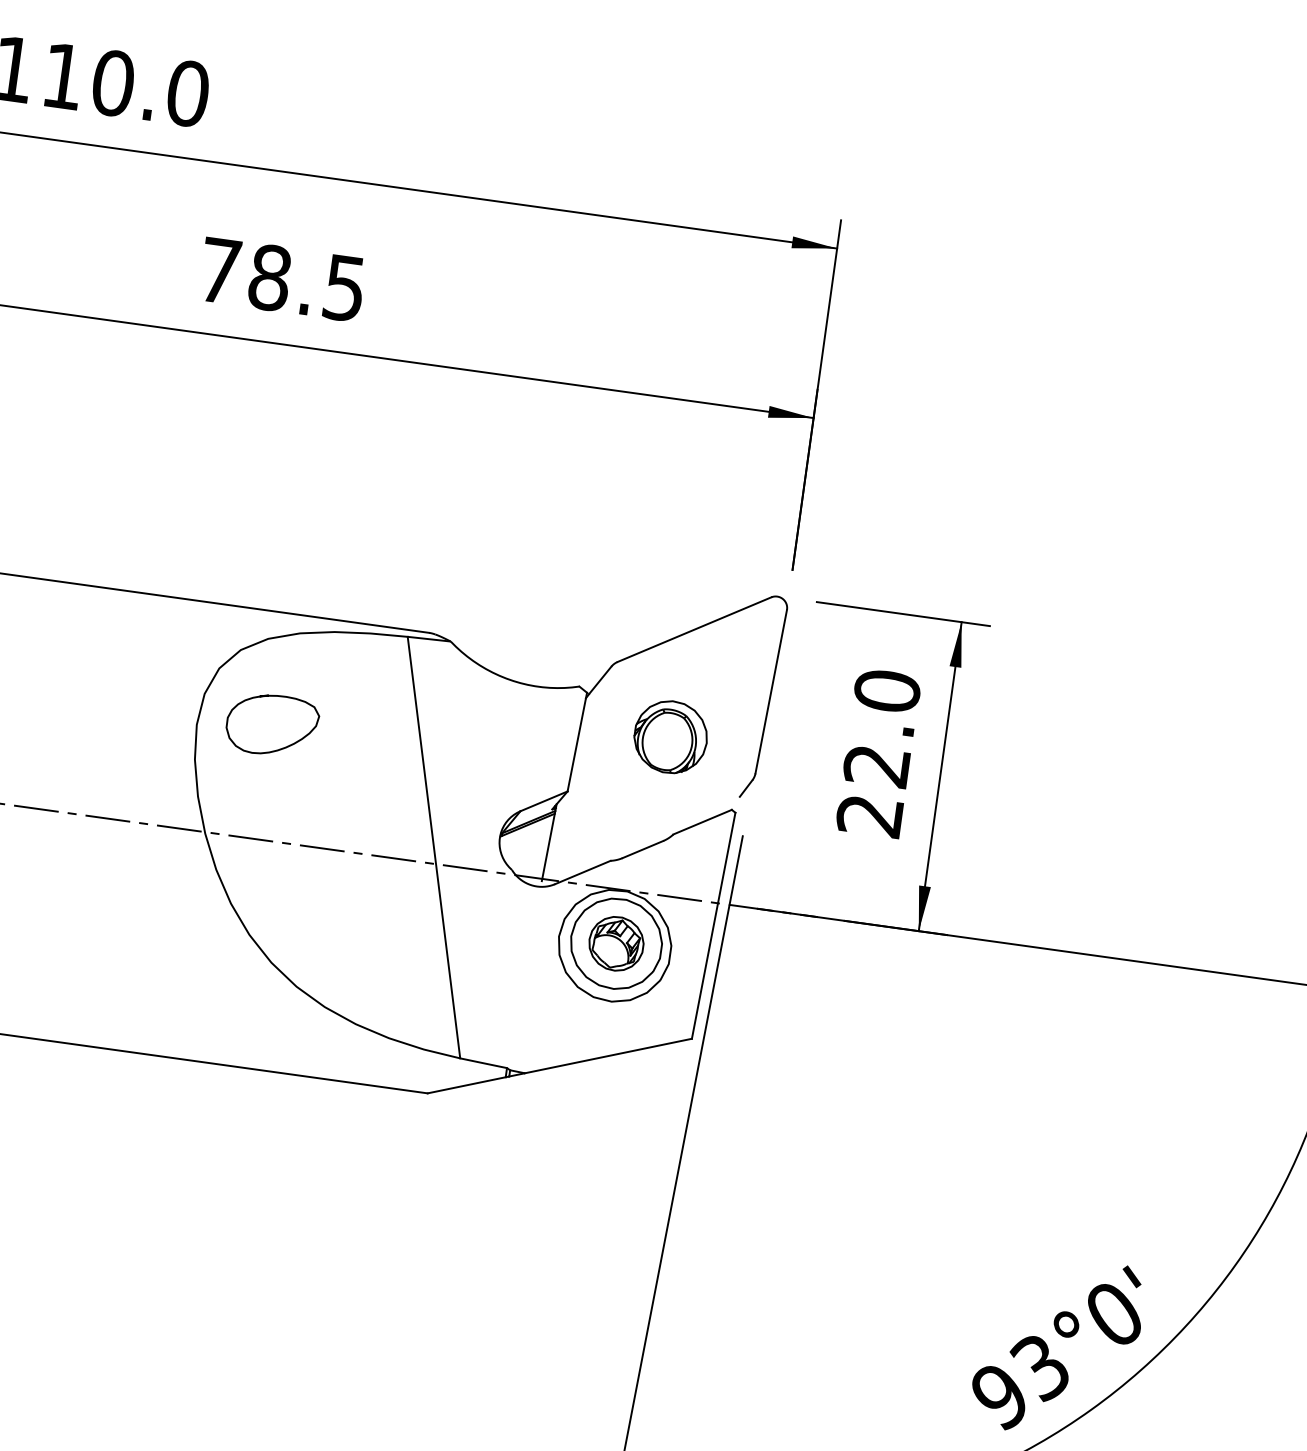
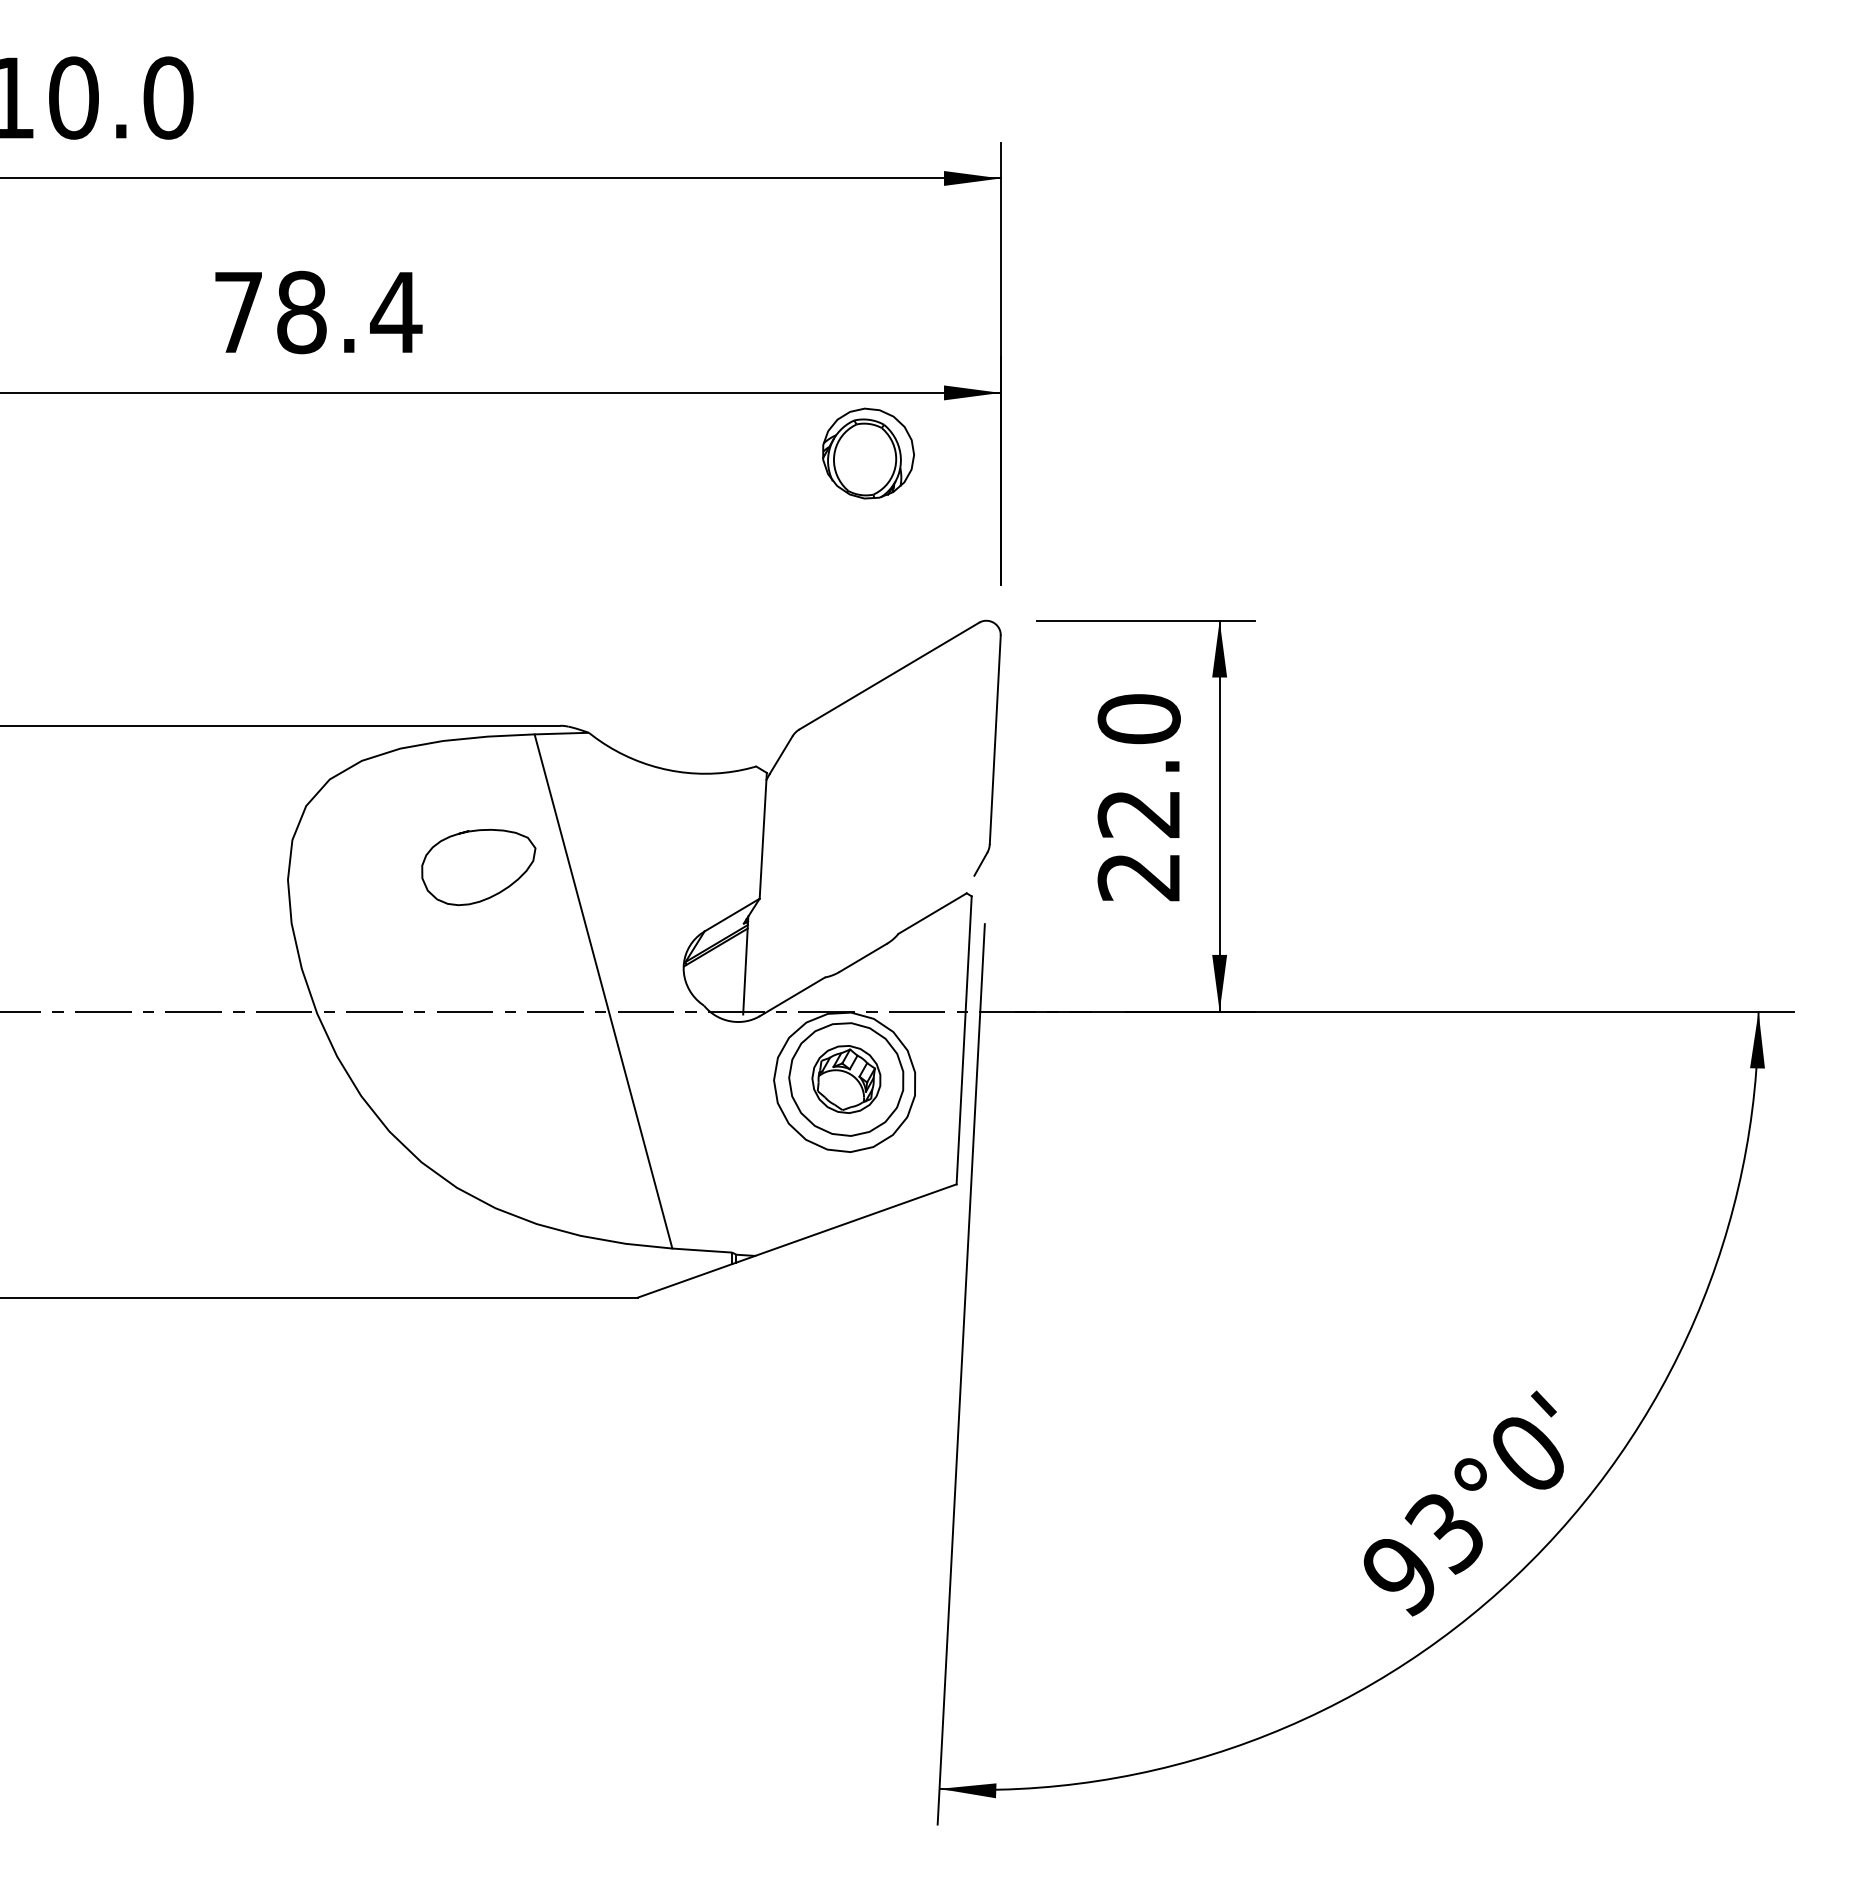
text: (344, 289) -> (396, 313), 78.5 -> 78.4
part: (670, 737) -> (868, 453), moved
curve: (279, 748) -> (491, 895), moved

